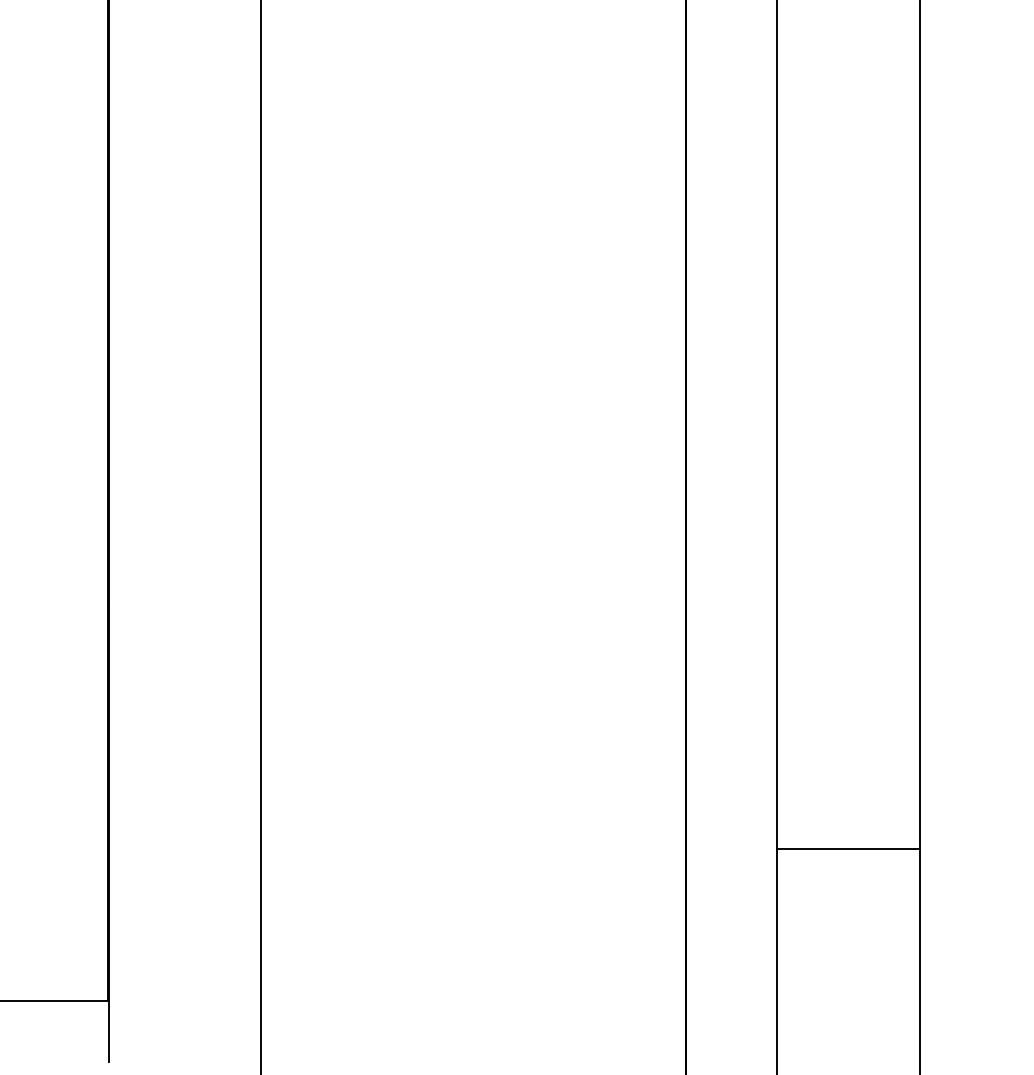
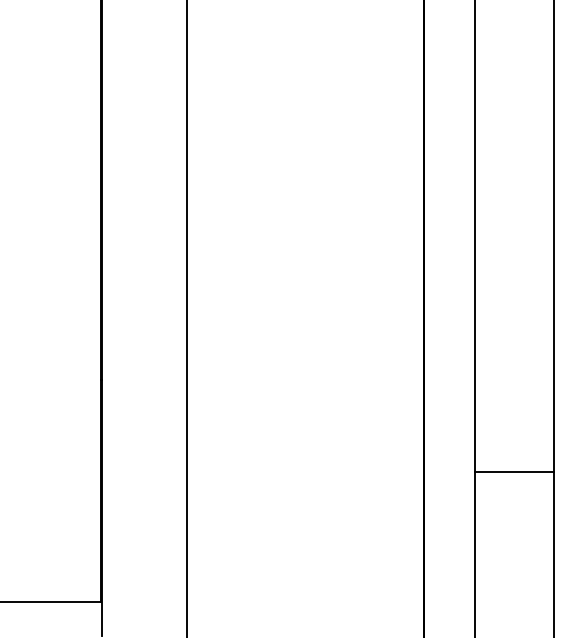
line: (848, 849) -> (514, 472), moved

